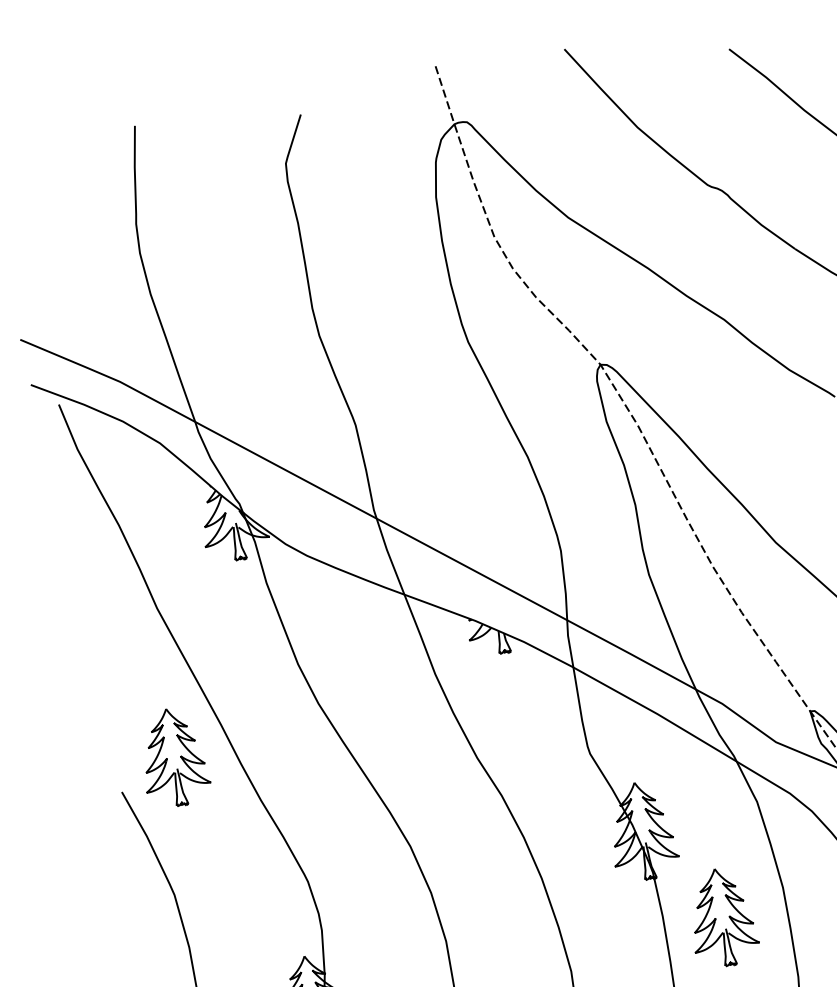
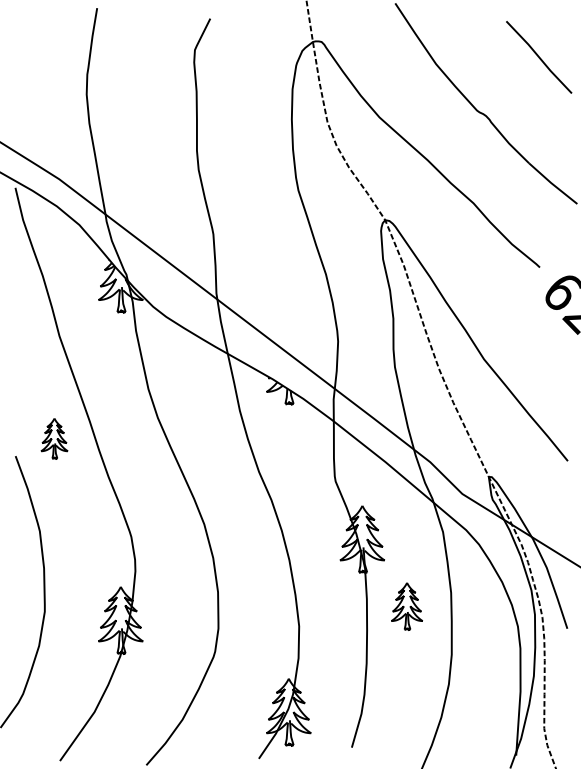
part: (173, 757) -> (54, 438), size x0.6
part: (721, 917) -> (406, 606), size x0.7

